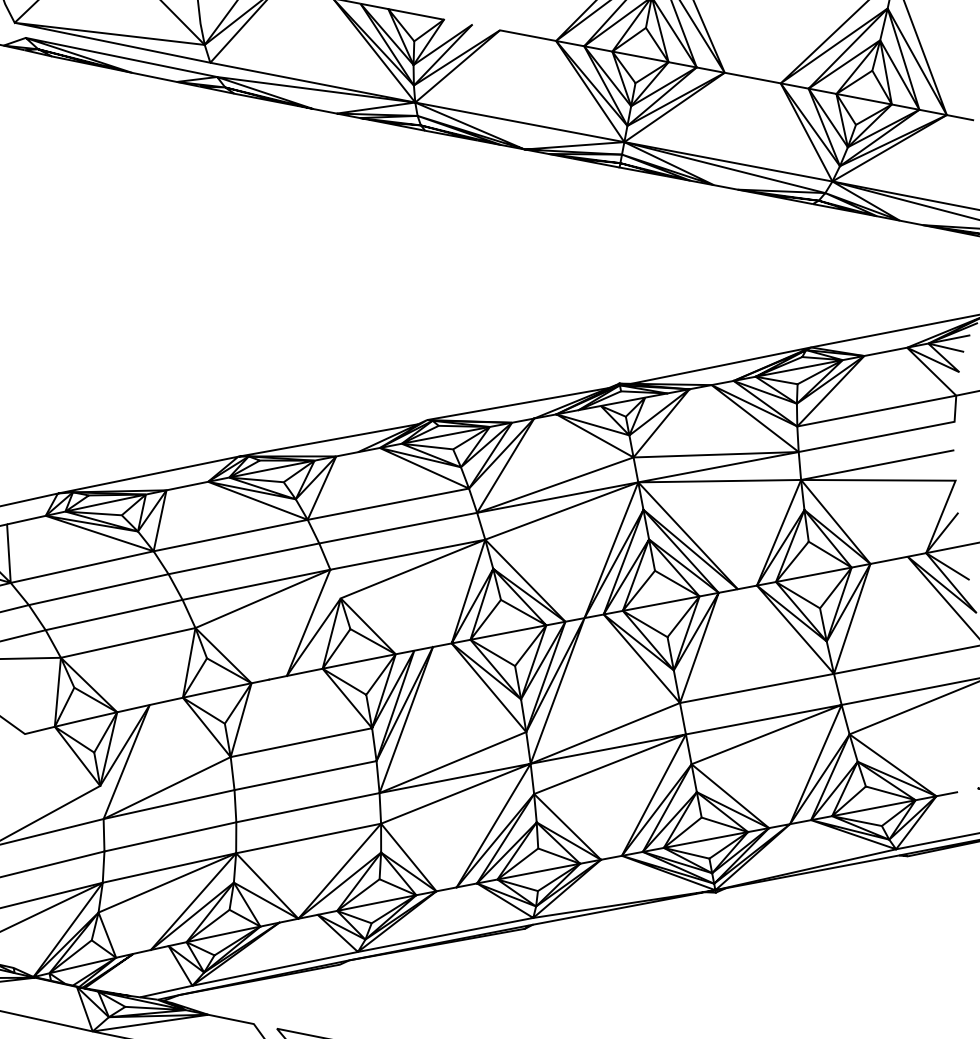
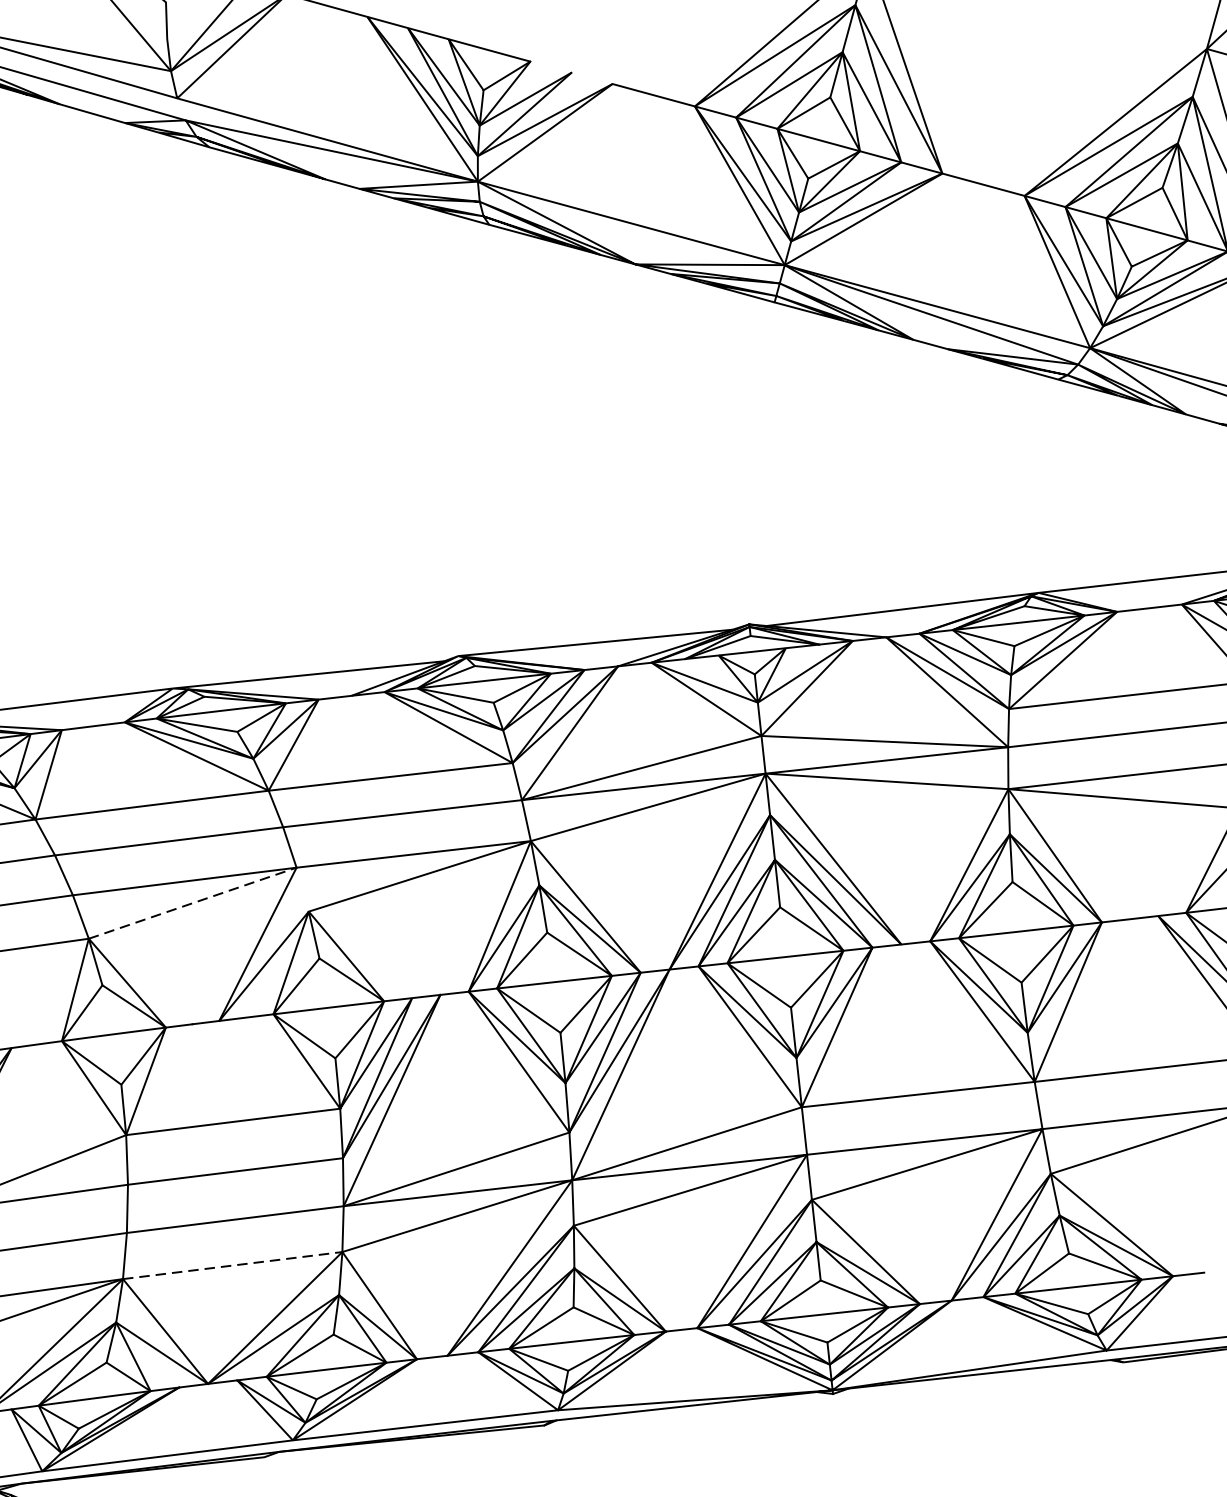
line: (263, 598) -> (193, 902), solid -> dashed
line: (308, 838) -> (232, 1265), solid -> dashed

